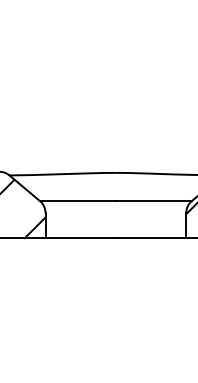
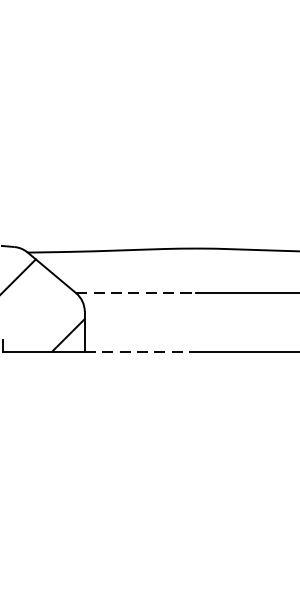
line: (77, 201) -> (135, 293), solid -> dashed
line: (81, 238) -> (141, 352), solid -> dashed

